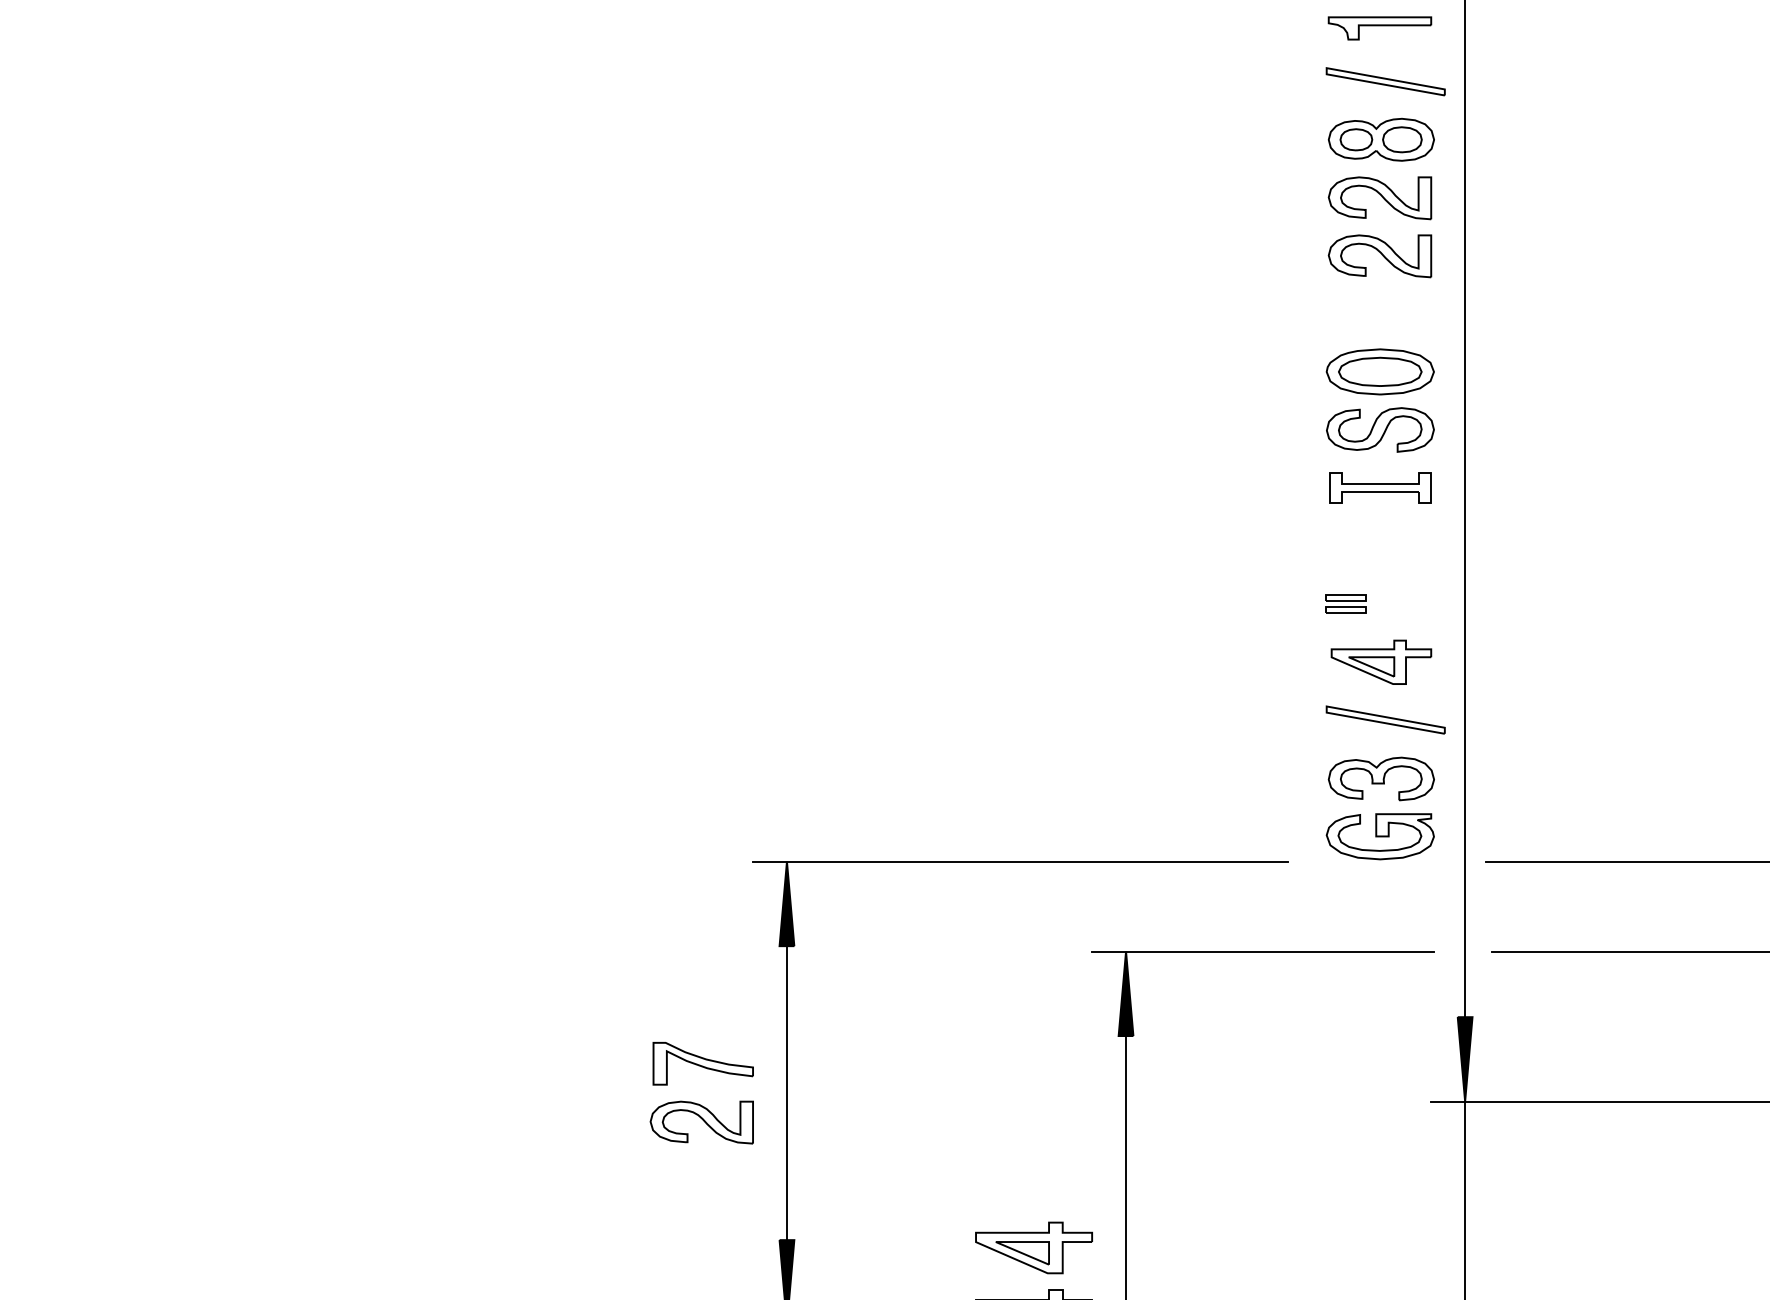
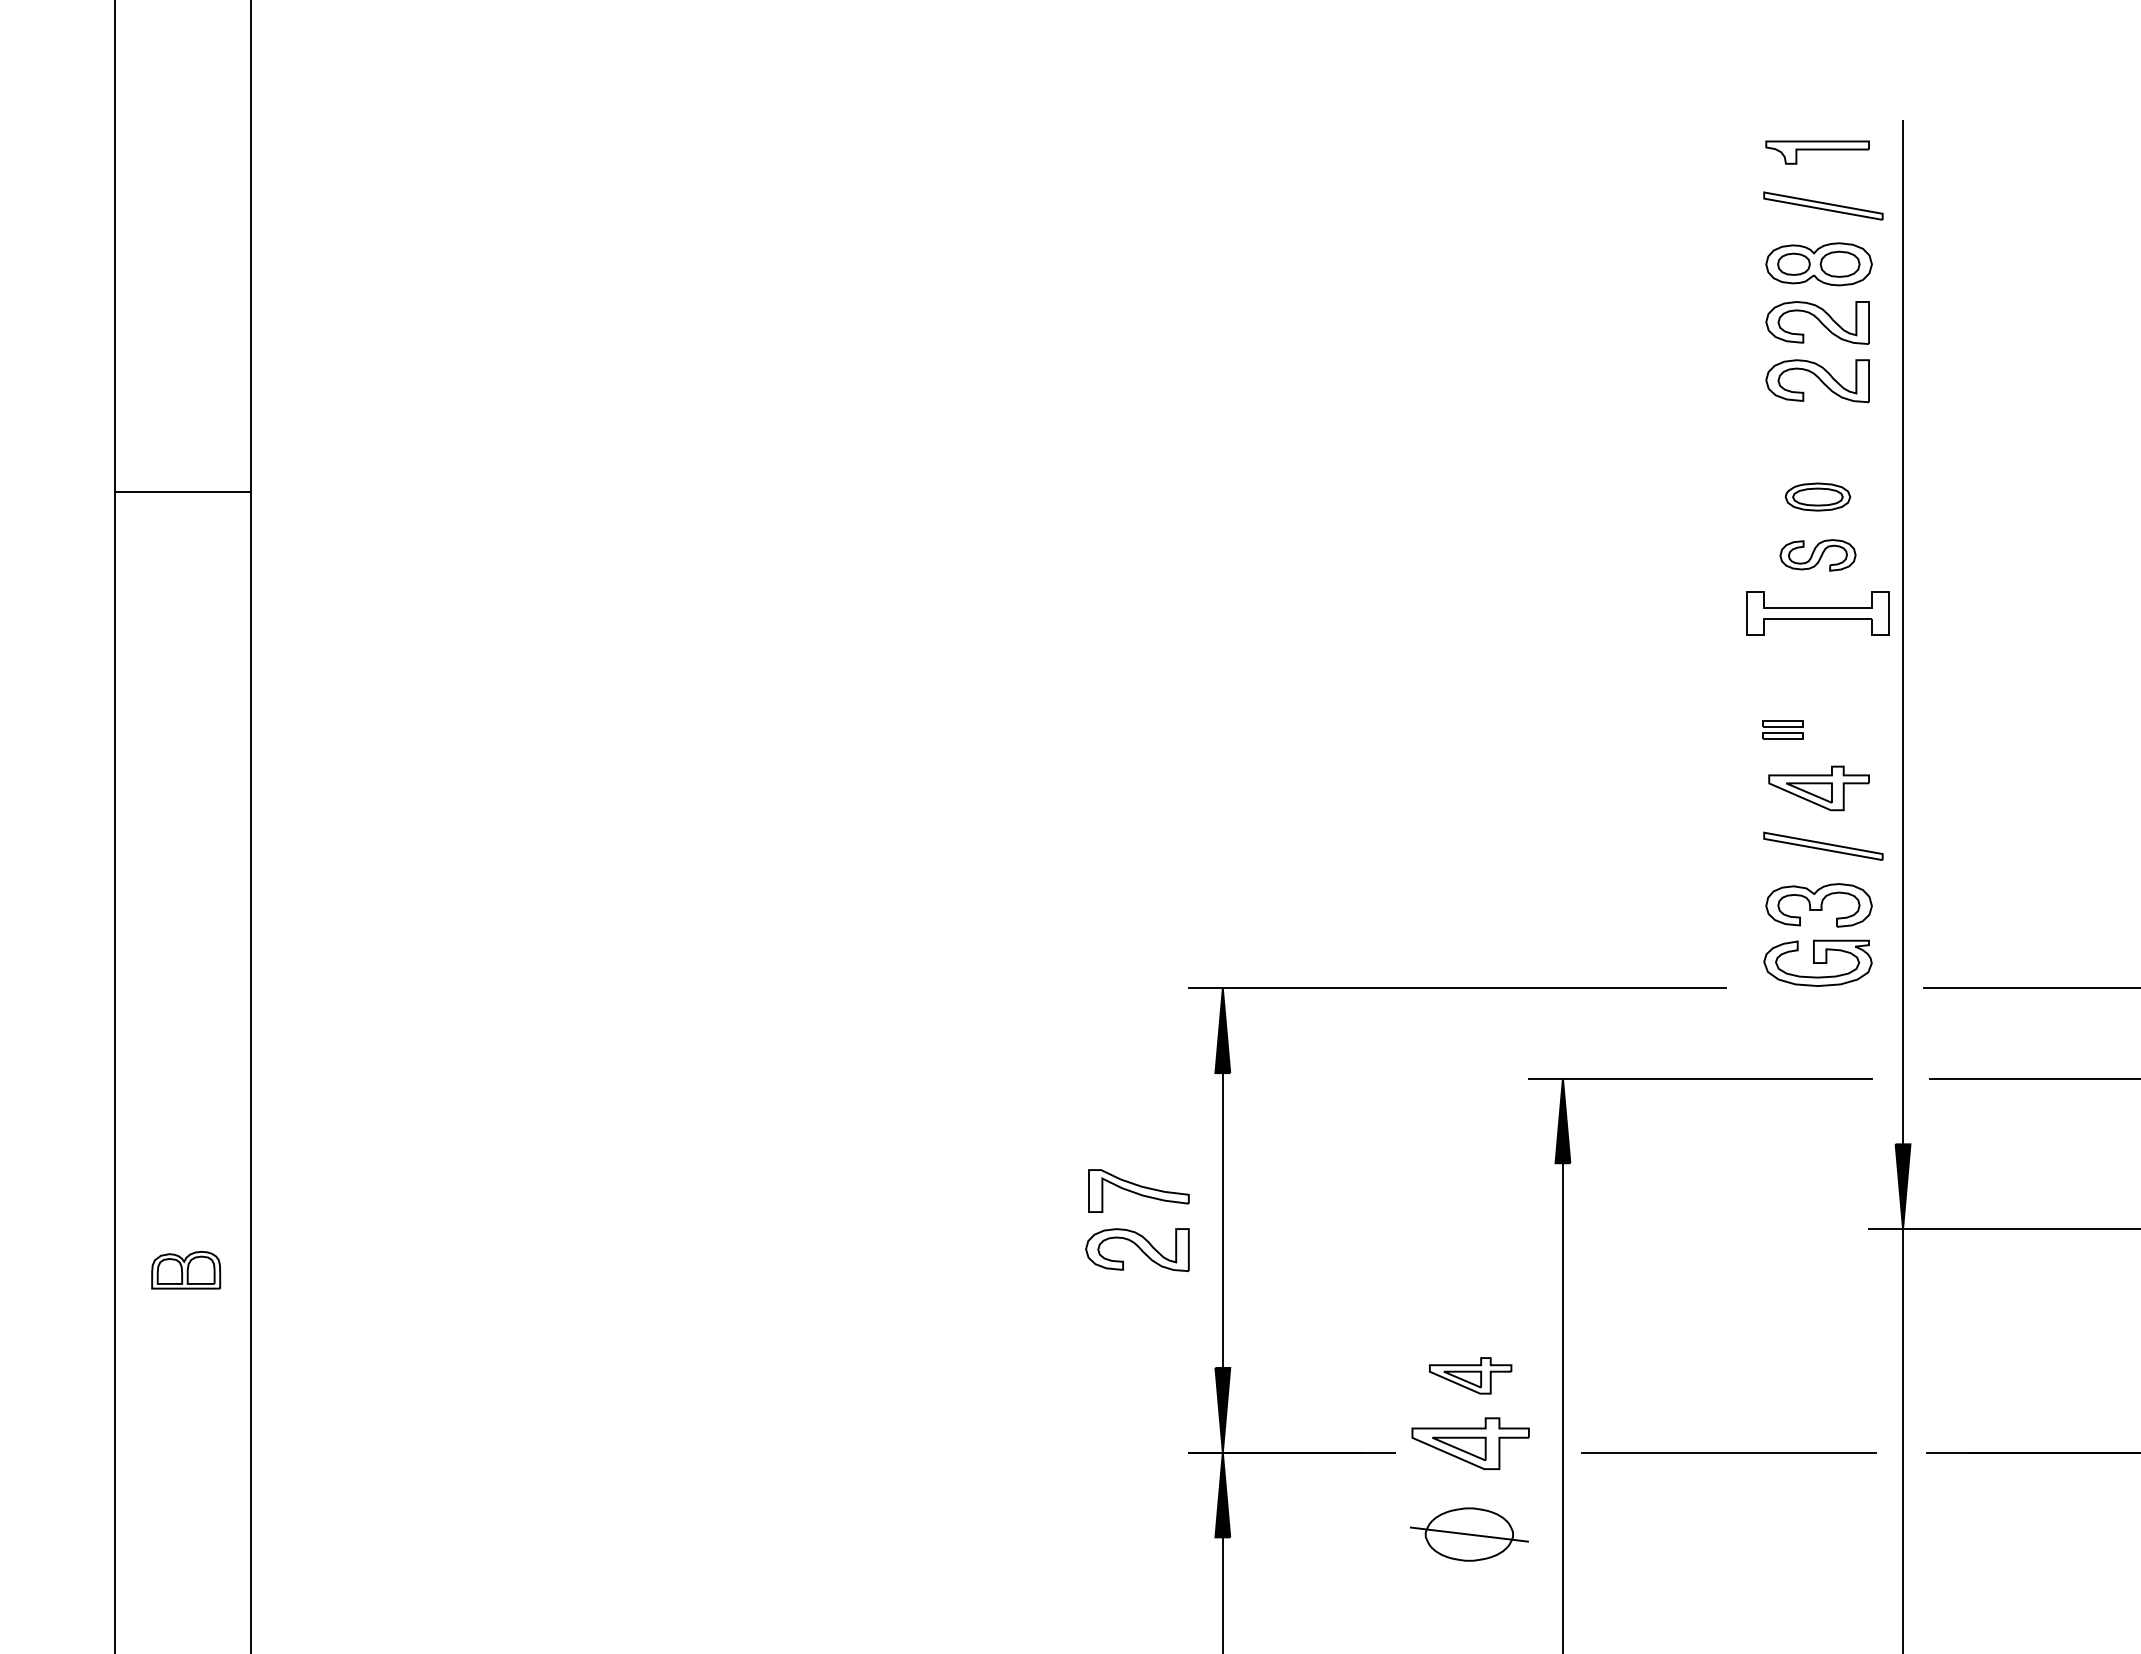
part: (1379, 371) -> (1817, 496), size x0.6
part: (1379, 430) -> (1817, 555), size x0.7
part: (1379, 487) -> (1817, 613), size x1.4
part: (1033, 1247) -> (1470, 1375), size x0.7

